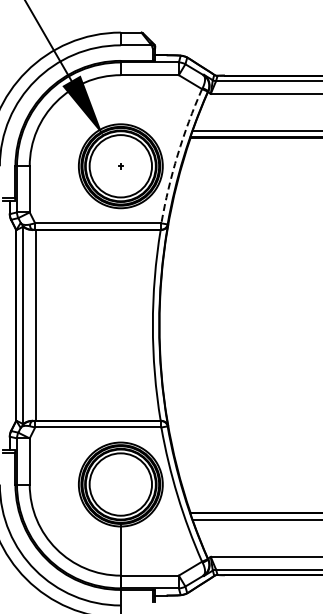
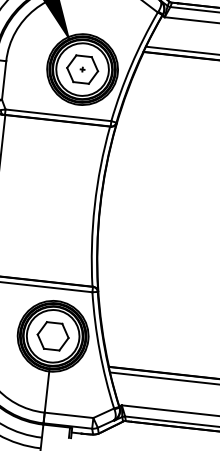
arc: (177, 155) -> (131, 65), dashed -> solid
part: (120, 166) -> (82, 69), added
part: (120, 484) -> (52, 336), added

